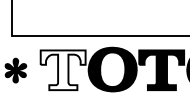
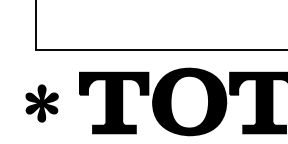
fill: (62, 70) -> (113, 103), added

